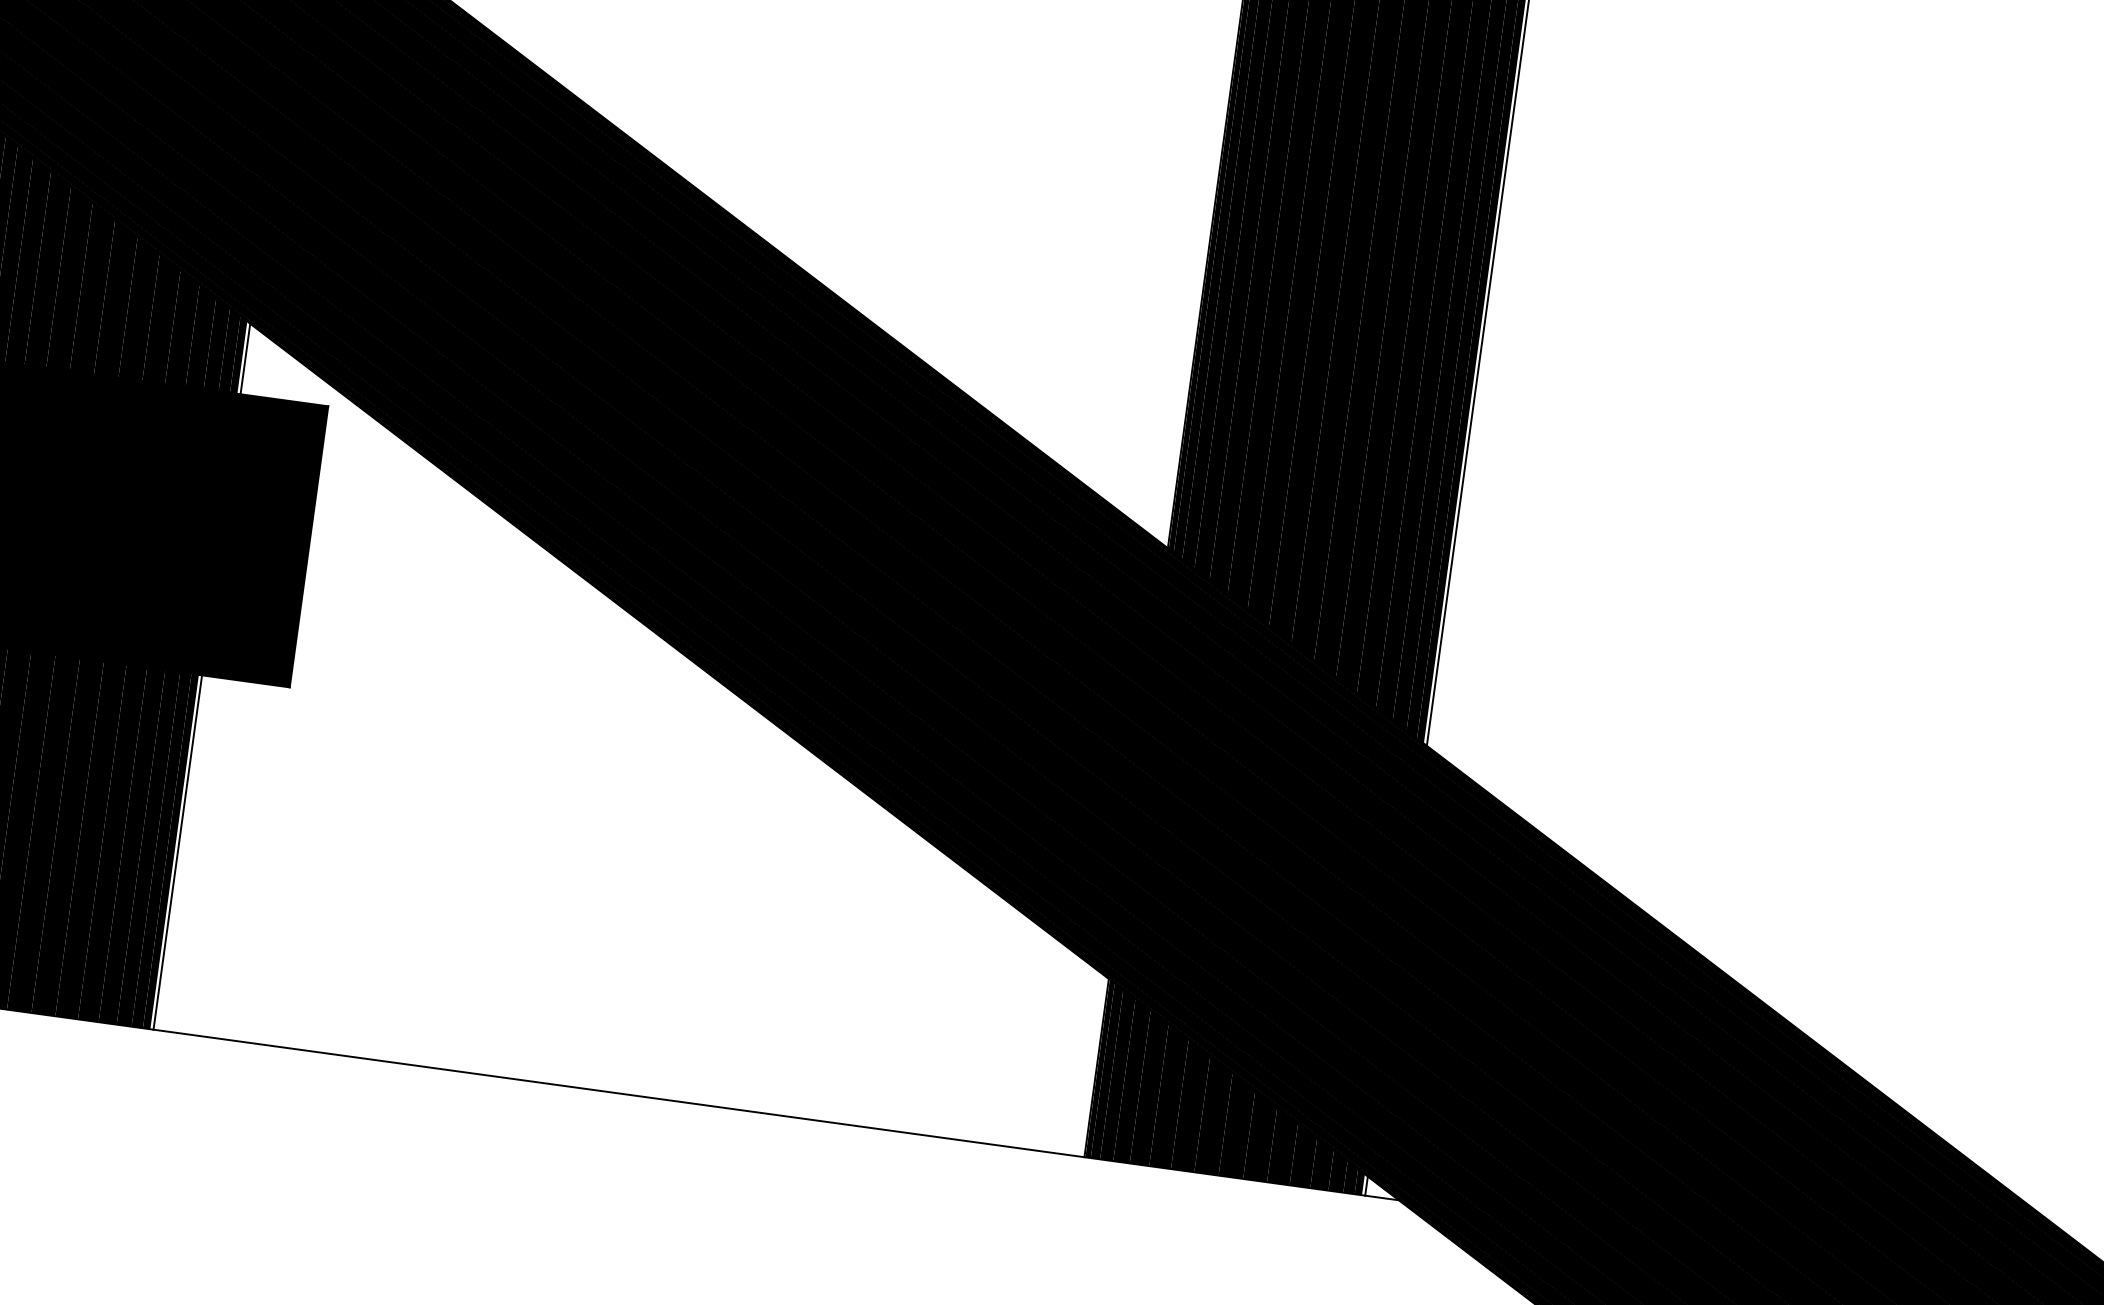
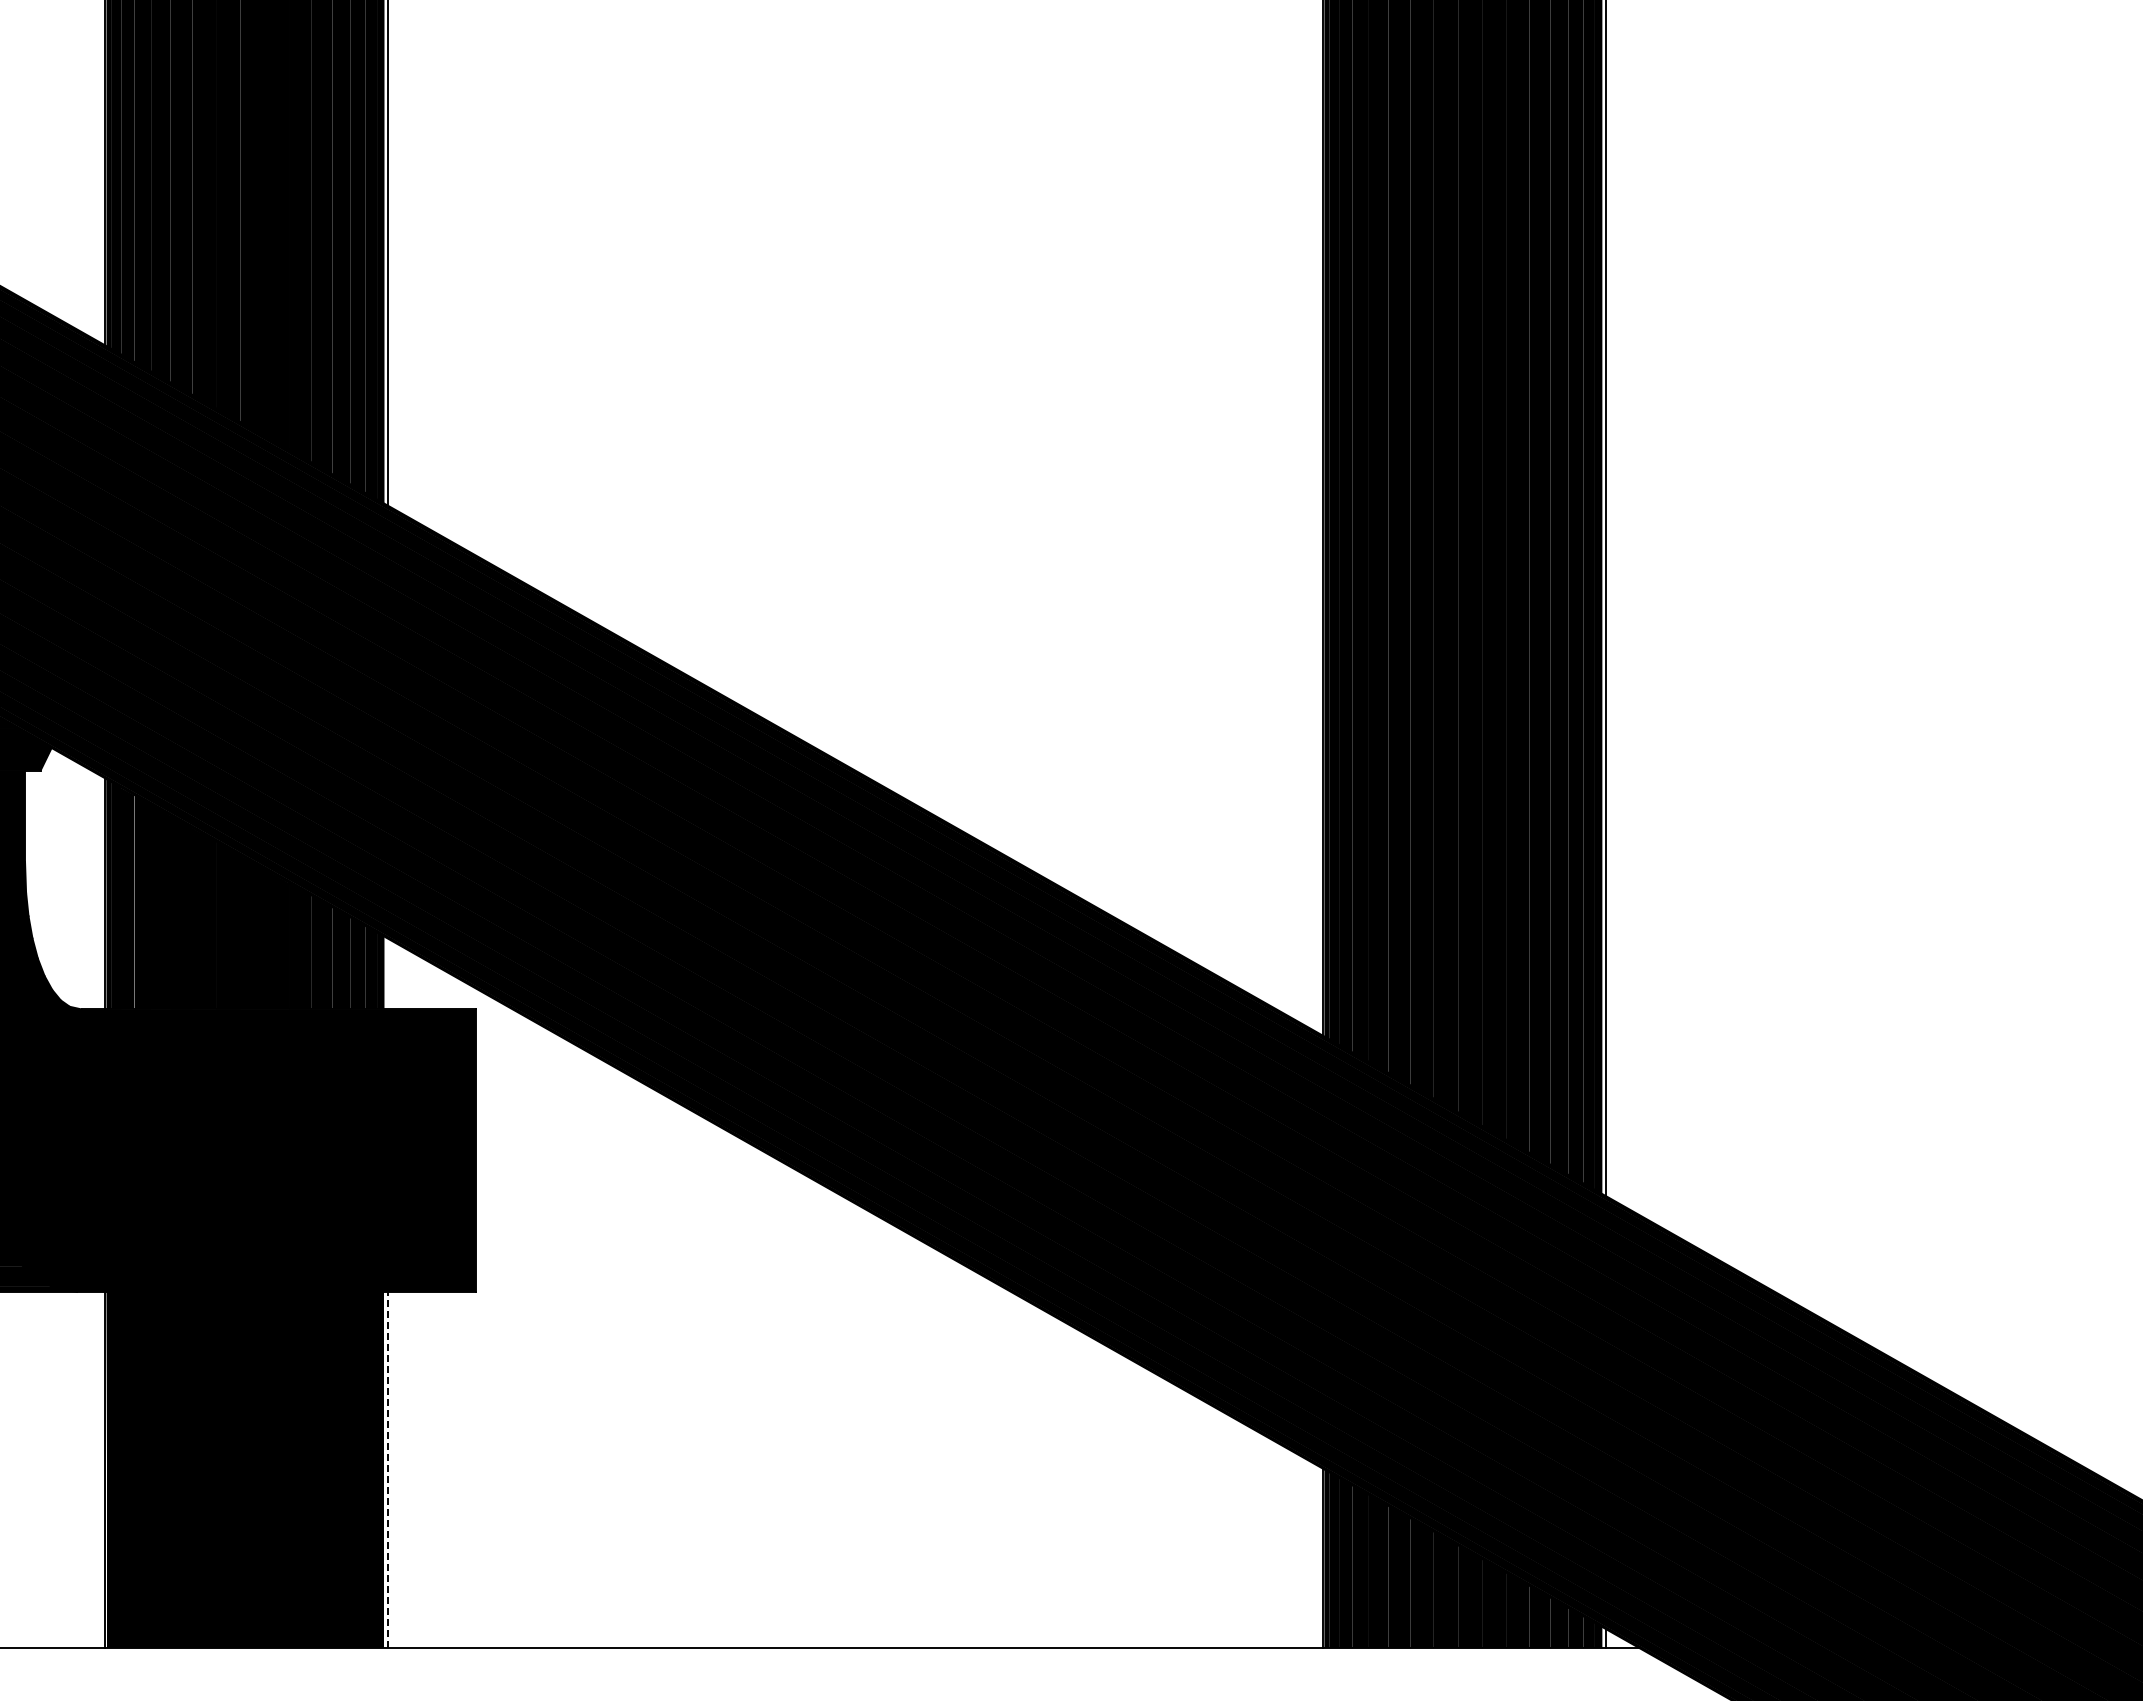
line: (245, 358) -> (387, 973), removed
line: (177, 852) -> (387, 1469), solid -> dashed

